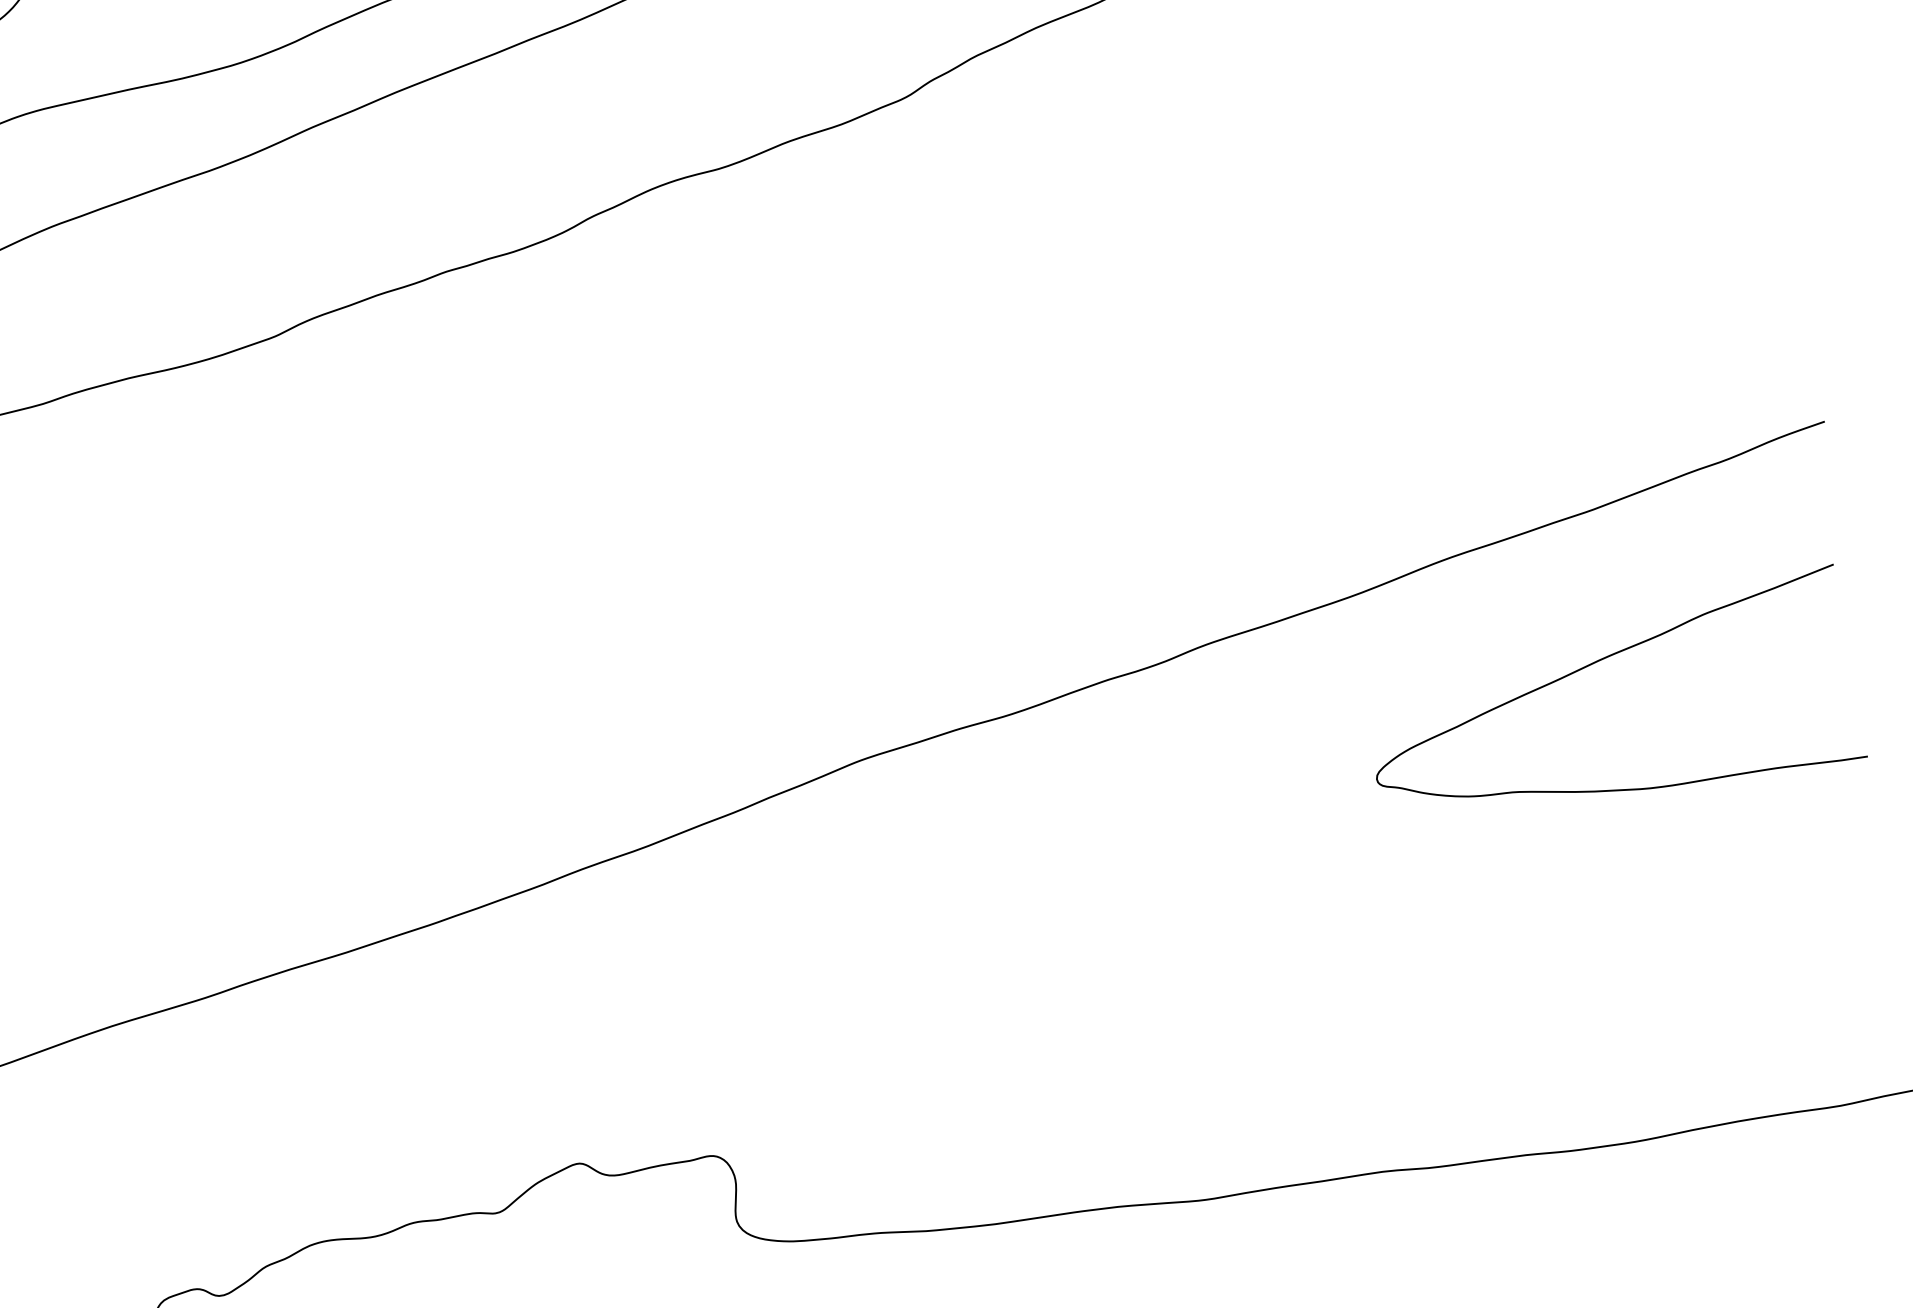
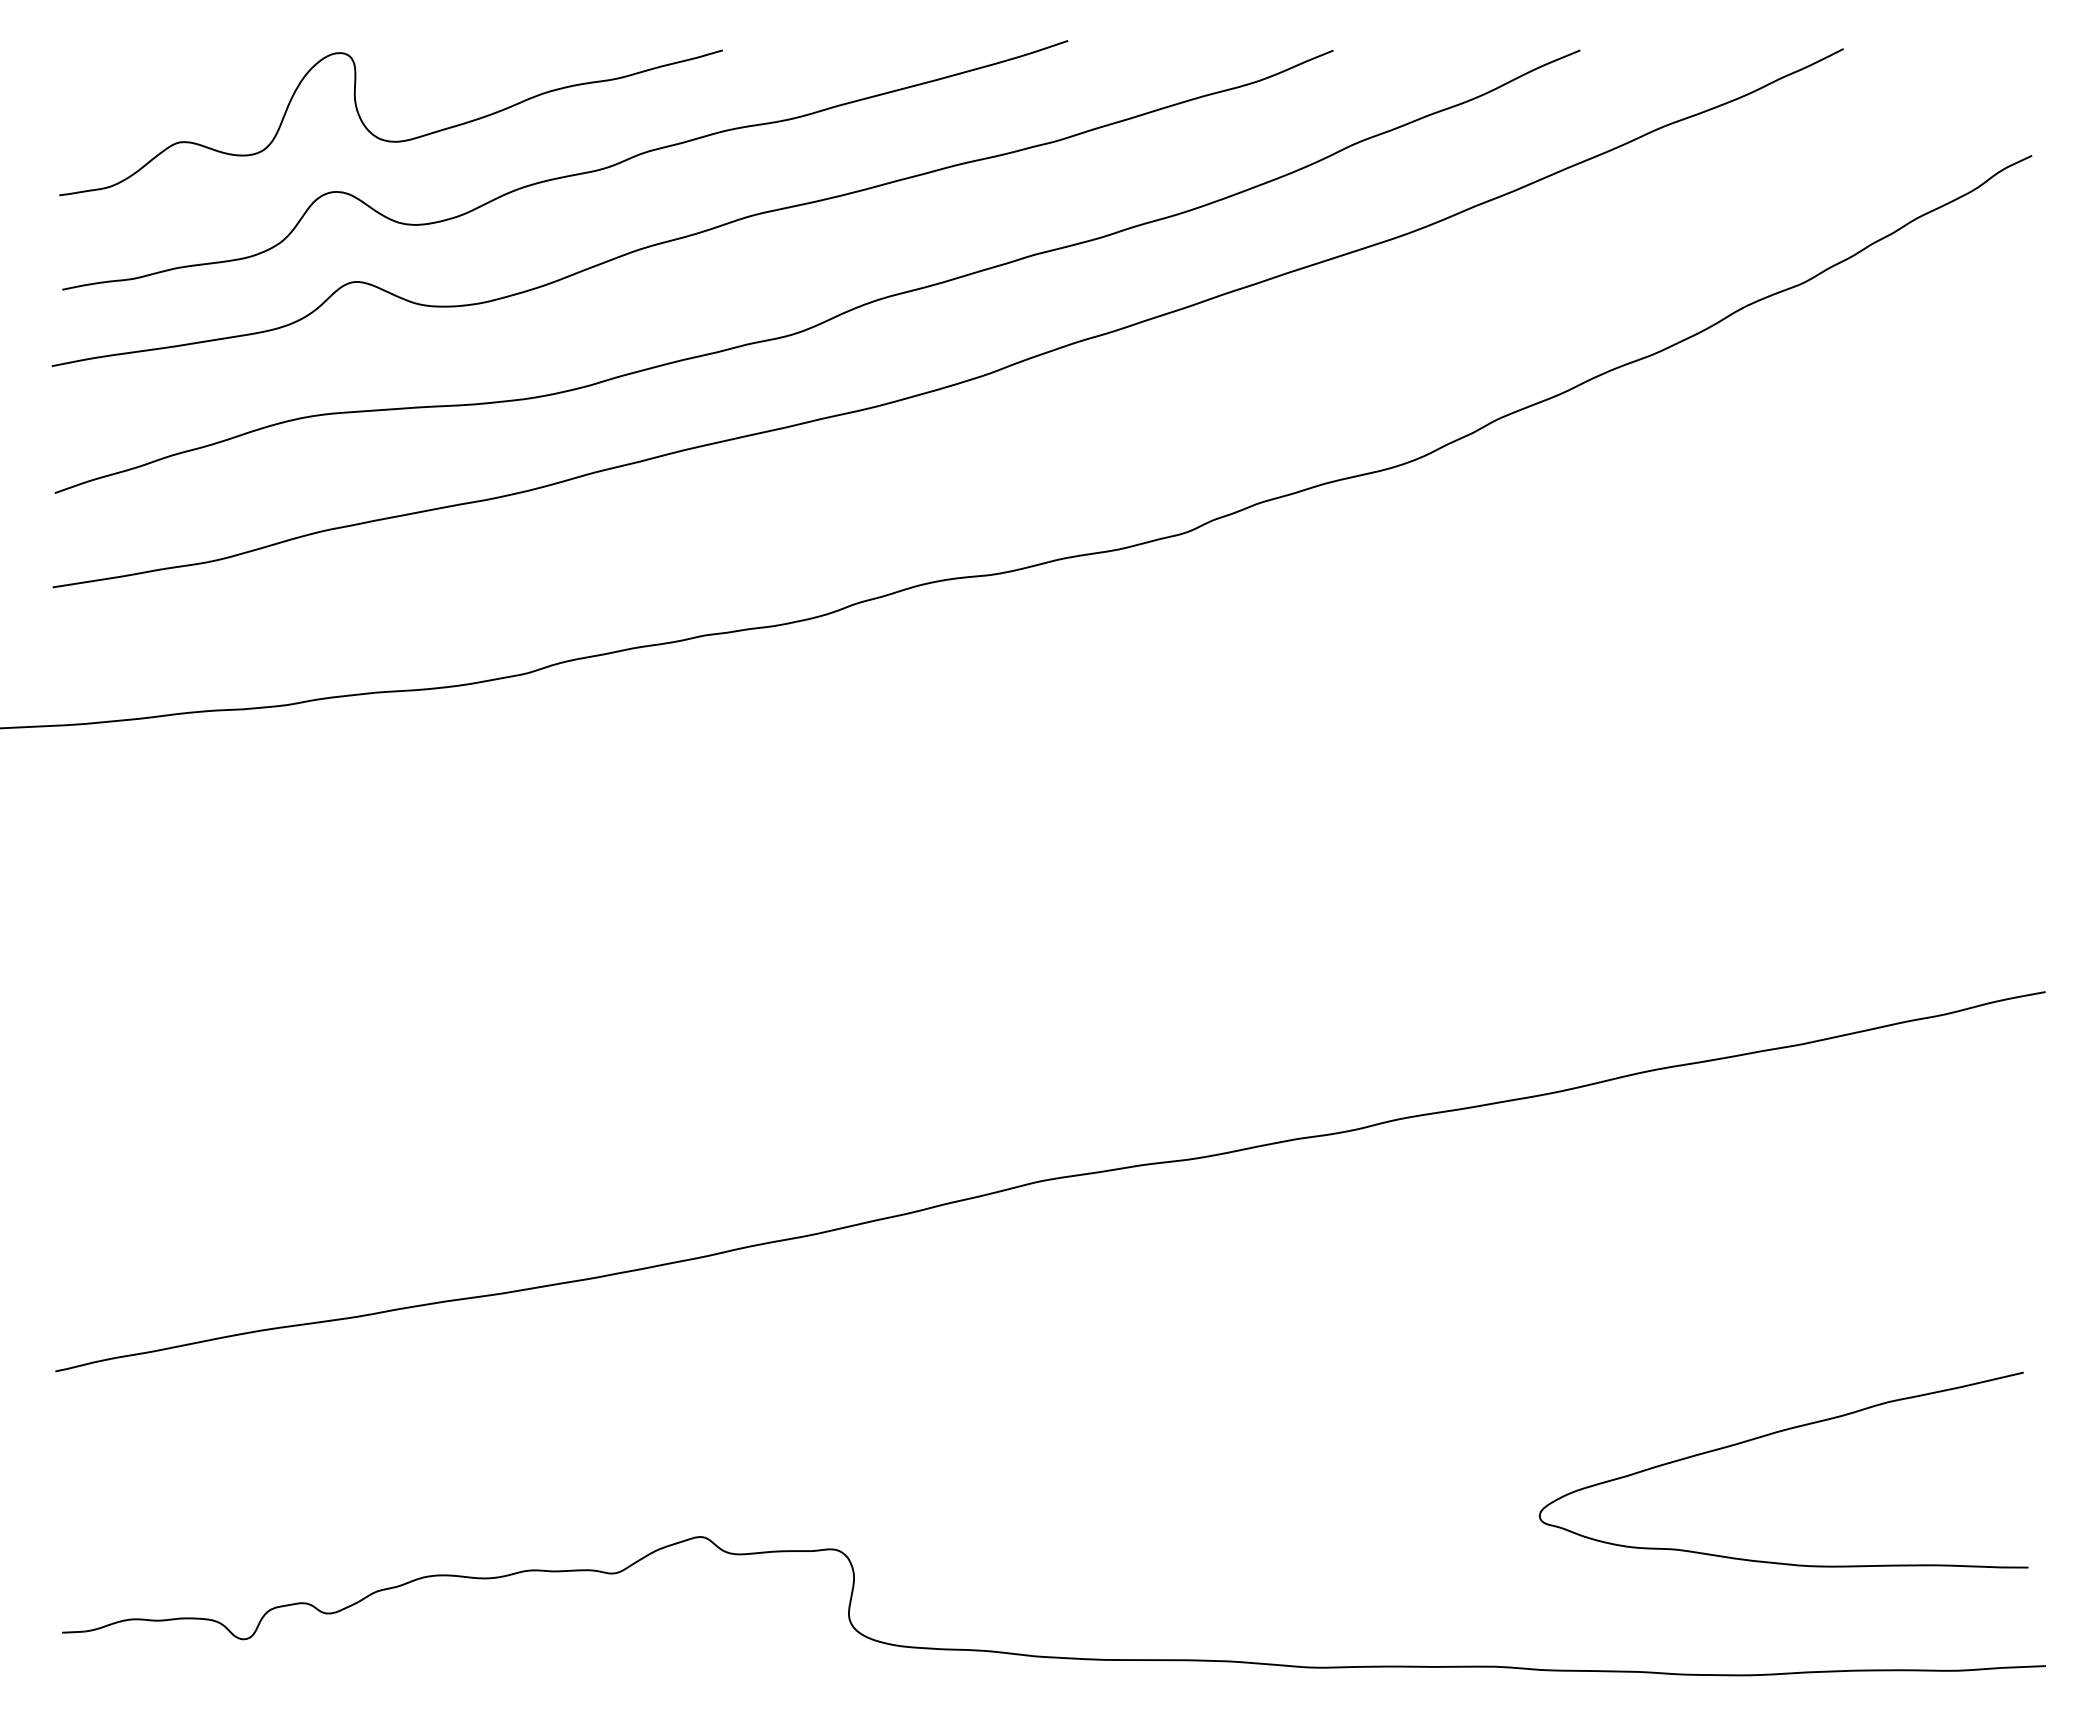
curve: (1595, 663) -> (1773, 1434), moved

